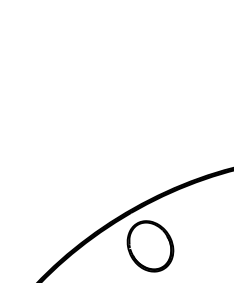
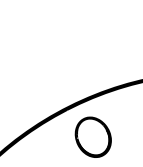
part: (150, 246) -> (93, 137), moved

